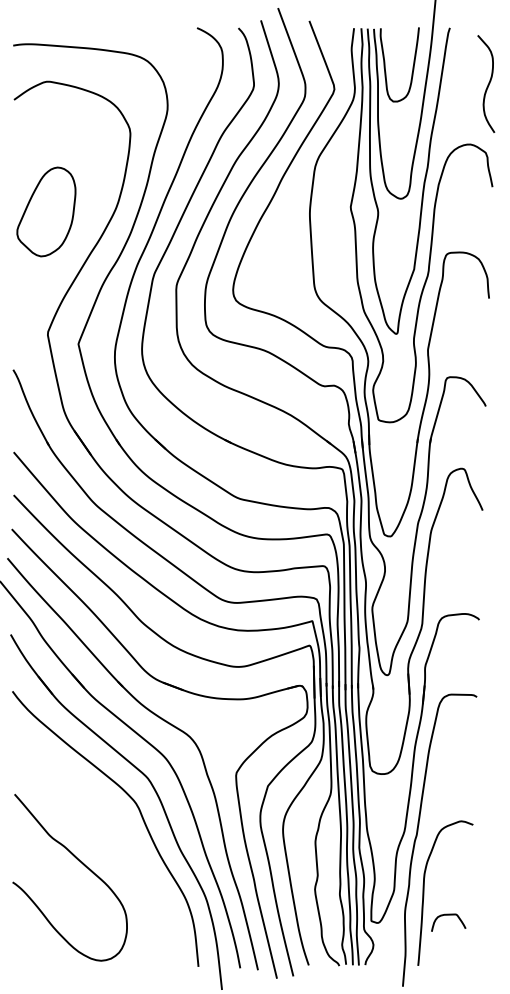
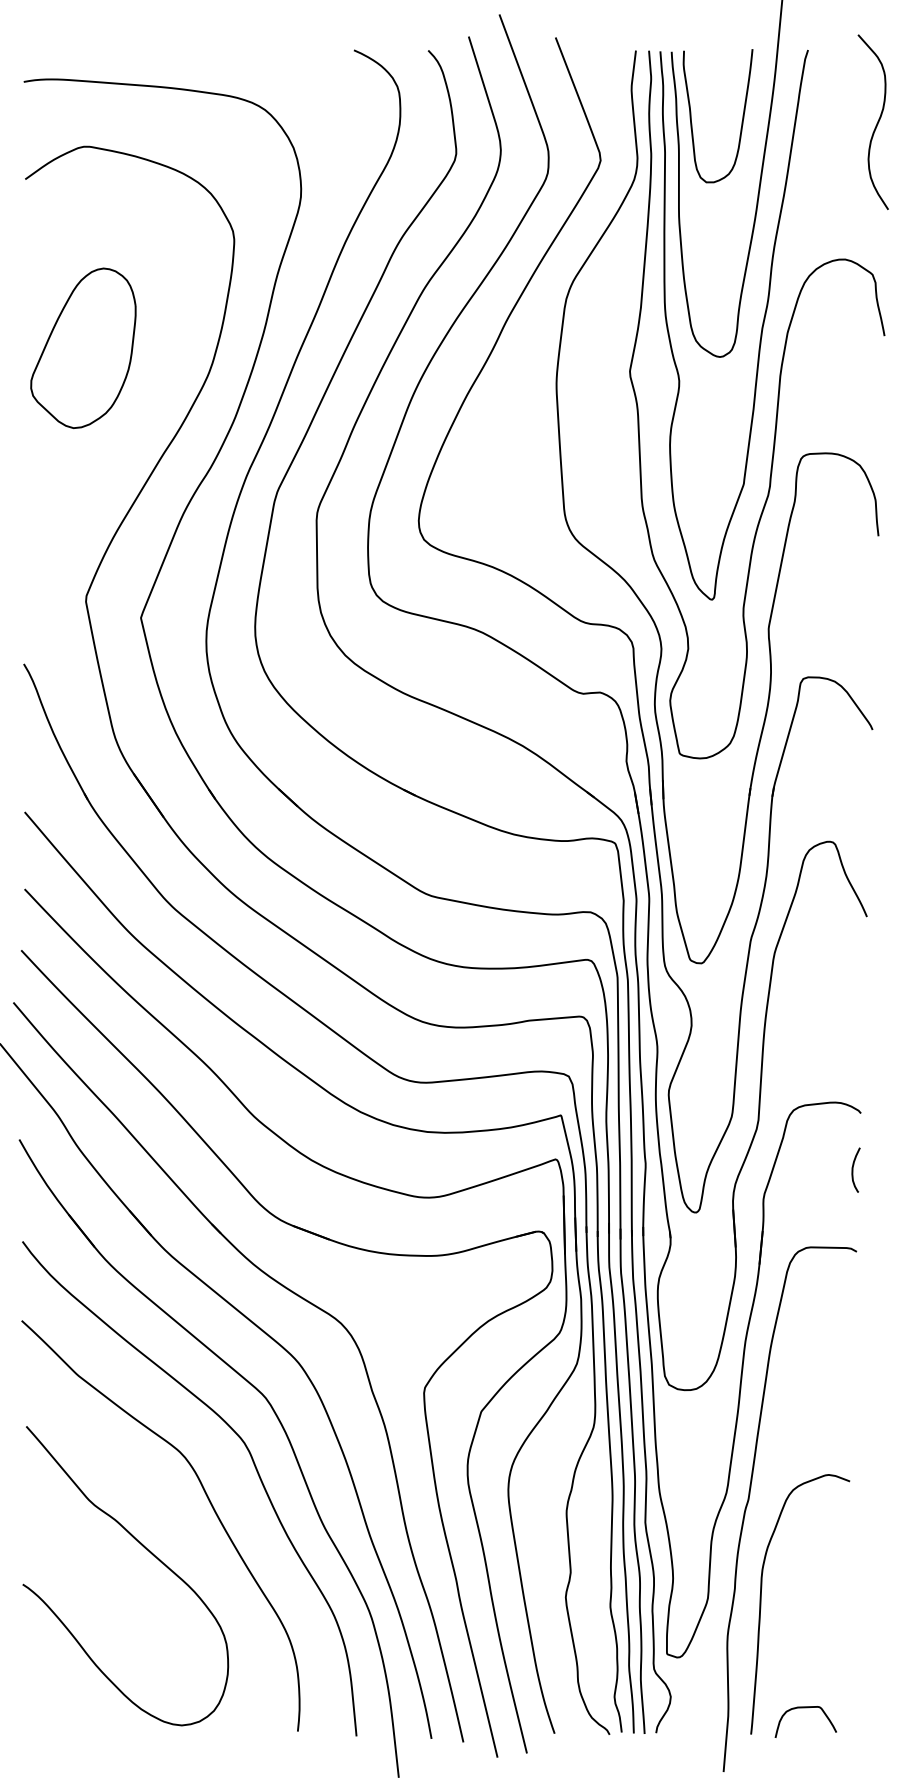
curve: (487, 84) -> (875, 122), moved
part: (46, 211) -> (83, 347), moved
curve: (475, 651) -> (853, 1169), added
curve: (115, 835) -> (207, 1500), added
curve: (448, 915) -> (805, 1708), moved

